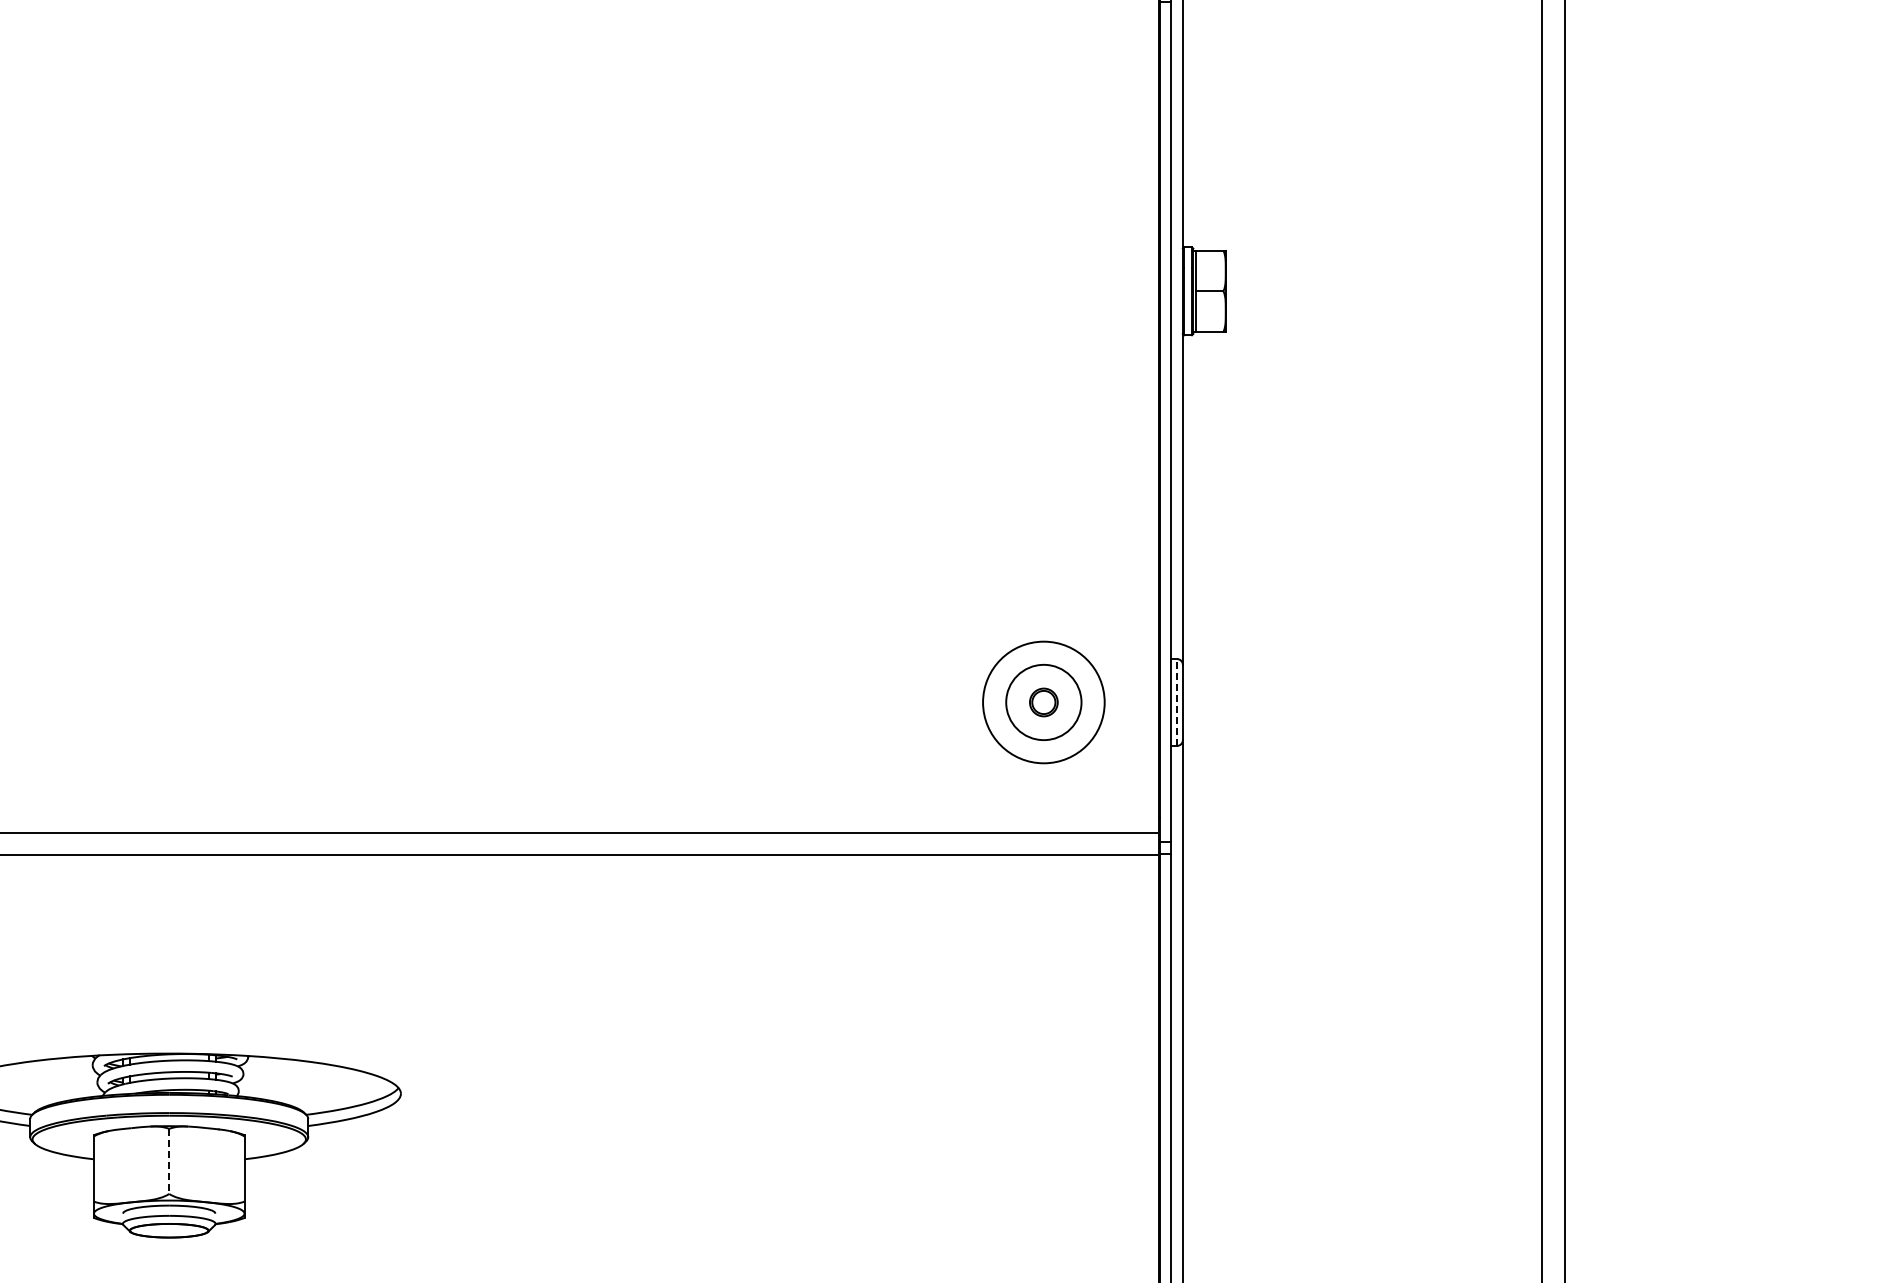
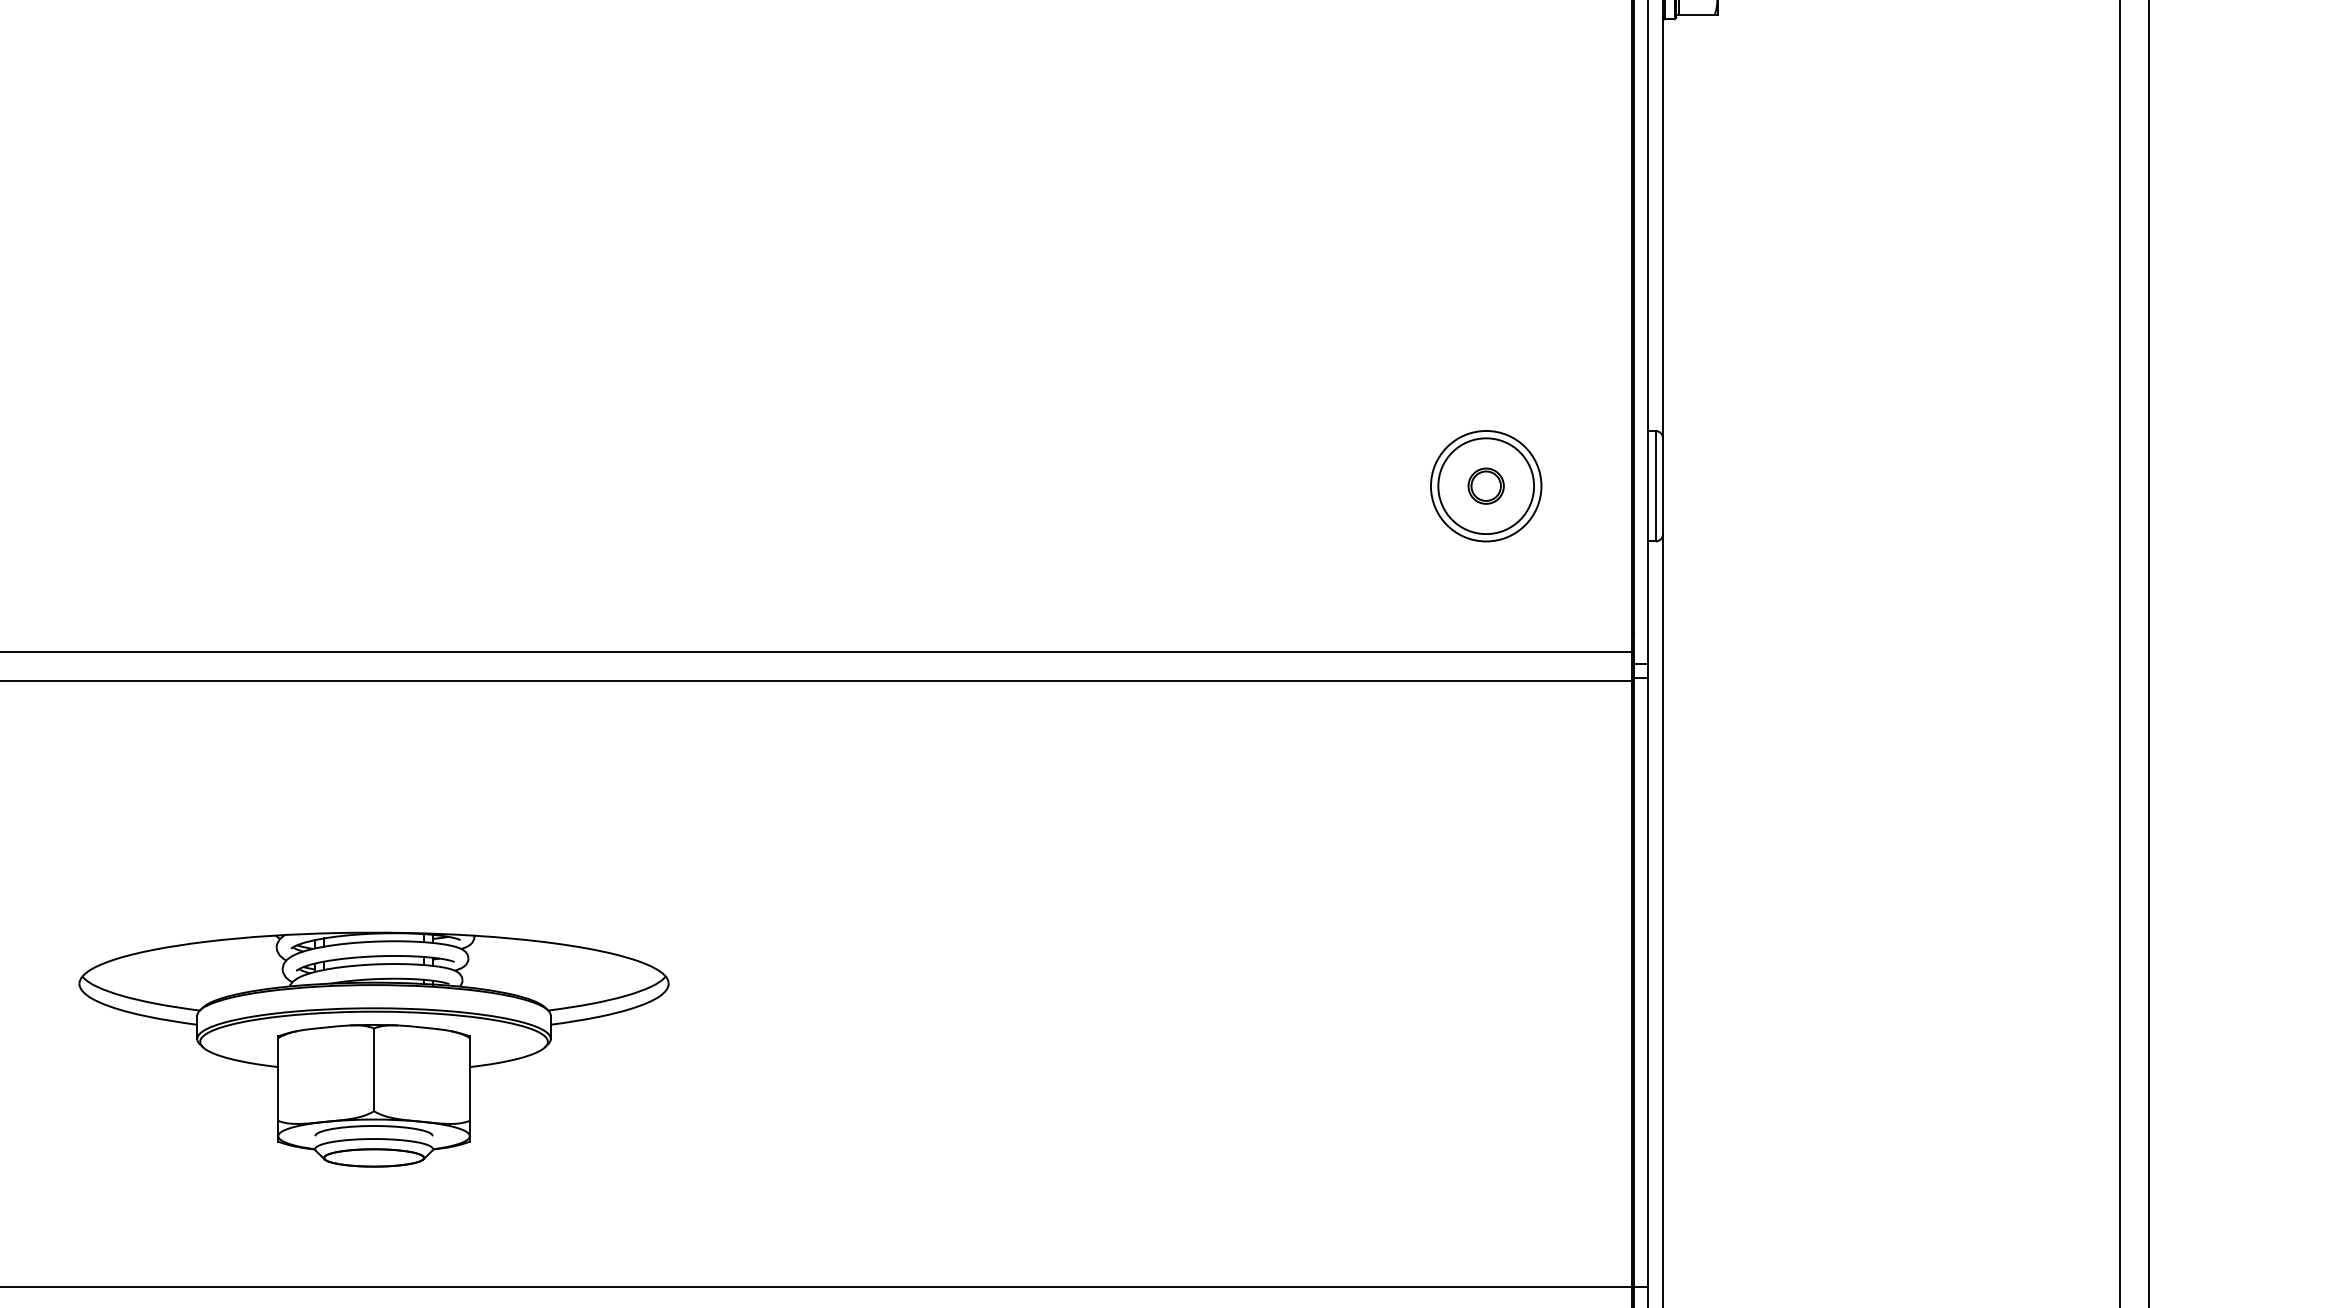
circle: (1043, 702) -> (1485, 486), size x0.71
line: (1177, 702) -> (1656, 486), dashed -> solid
line: (169, 1161) -> (374, 1069), dashed -> solid

